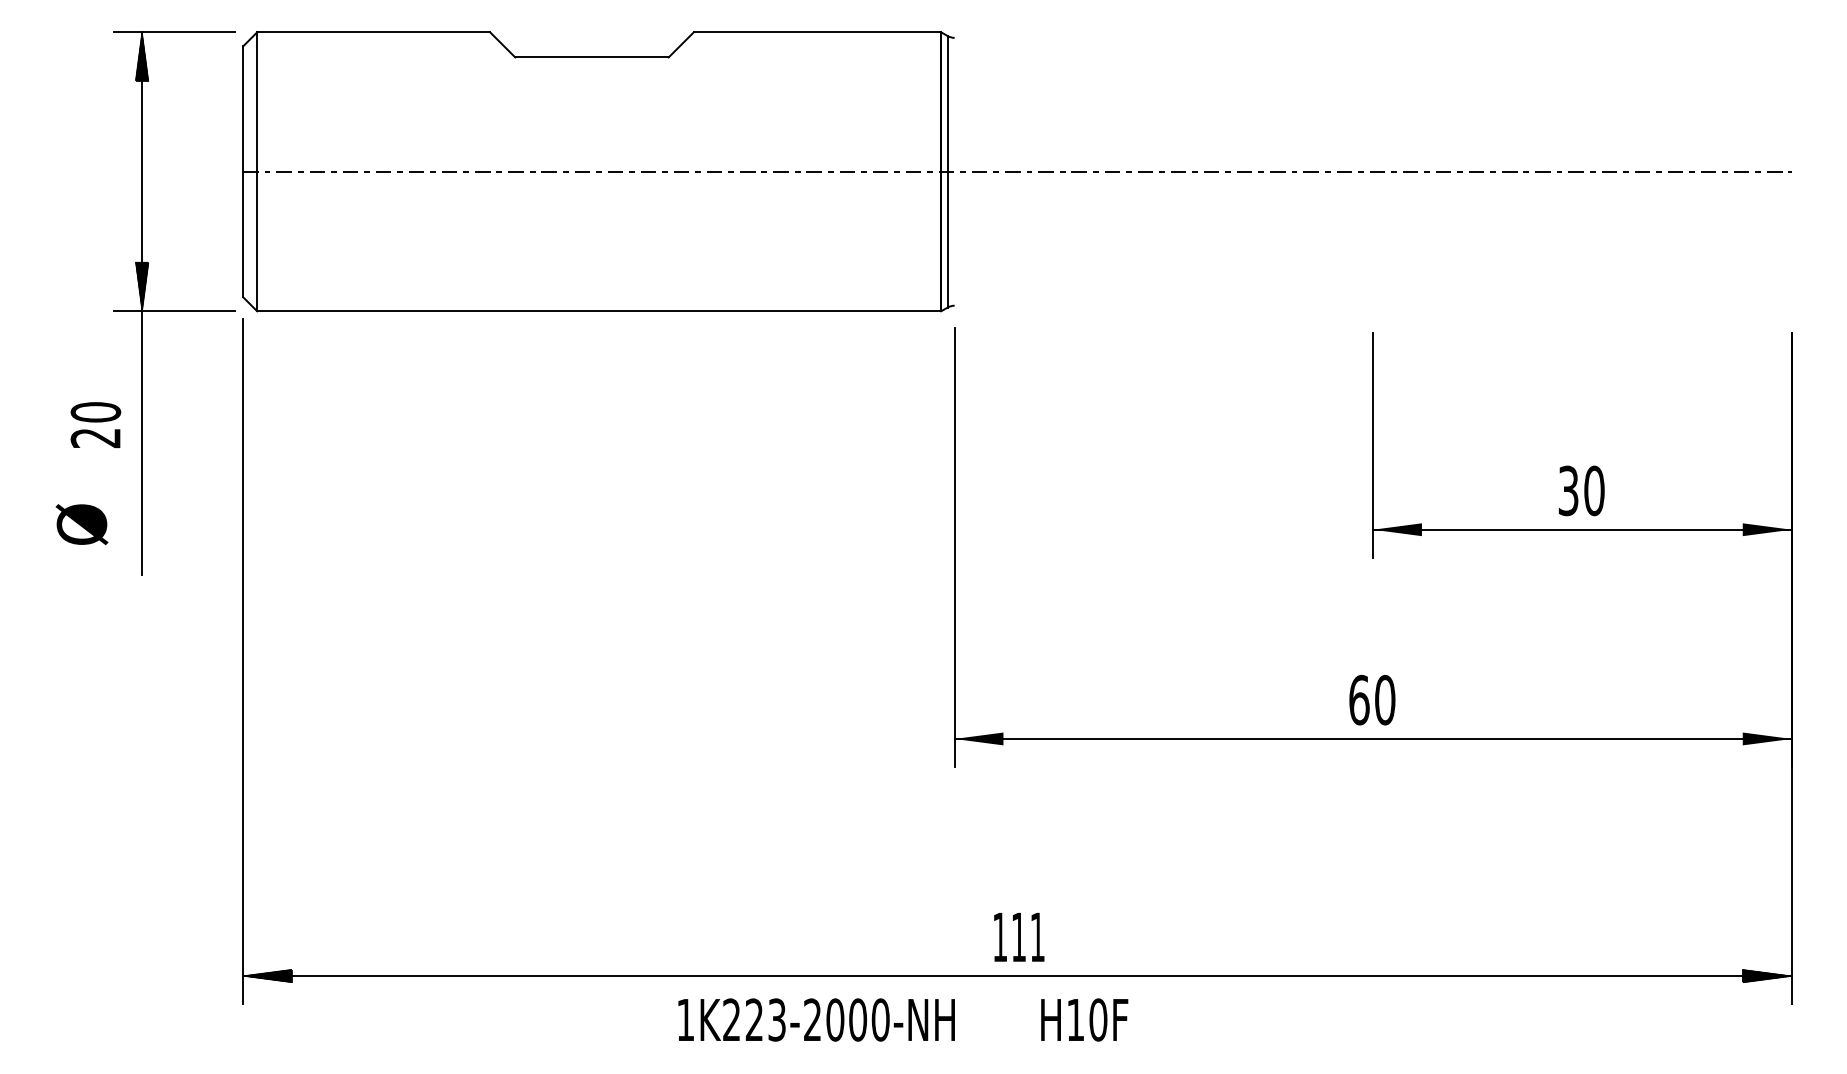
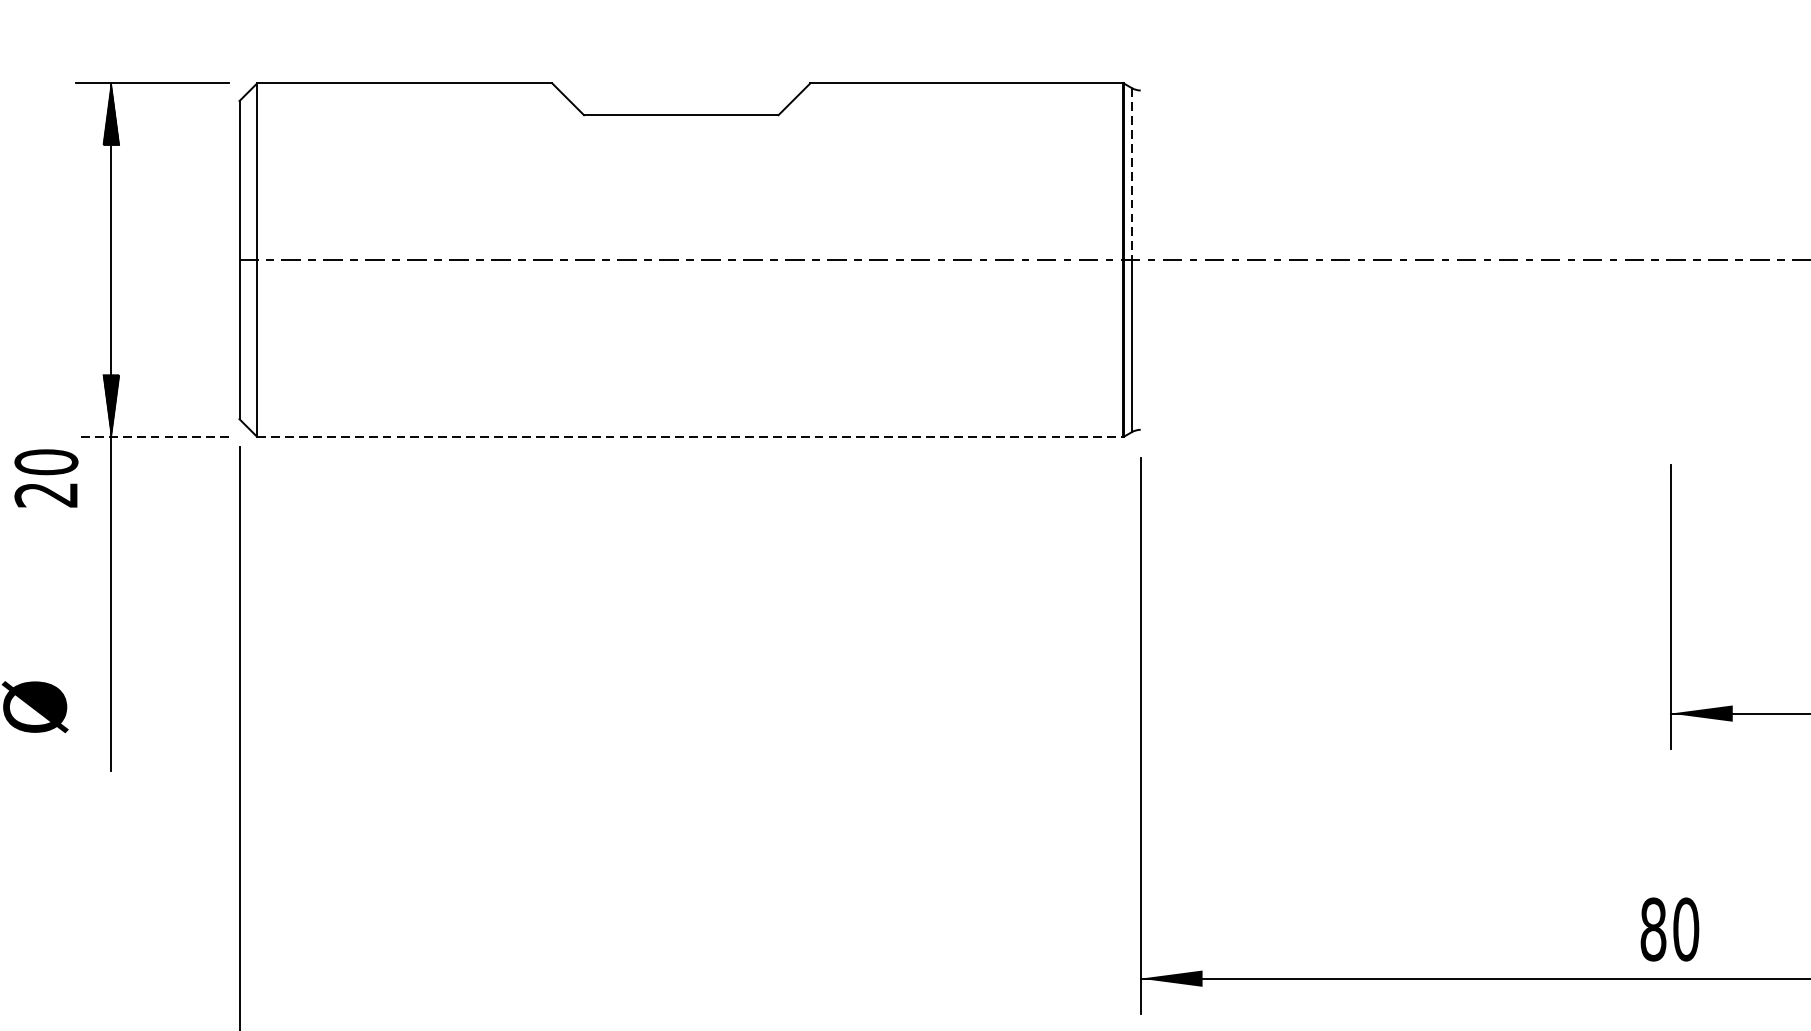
line: (947, 103) -> (1131, 173), solid -> dashed
line: (174, 311) -> (152, 437), solid -> dashed
line: (598, 311) -> (689, 437), solid -> dashed
text: (95, 425) -> (45, 478), moved
text: (1359, 699) -> (1653, 928), 60 -> 80

